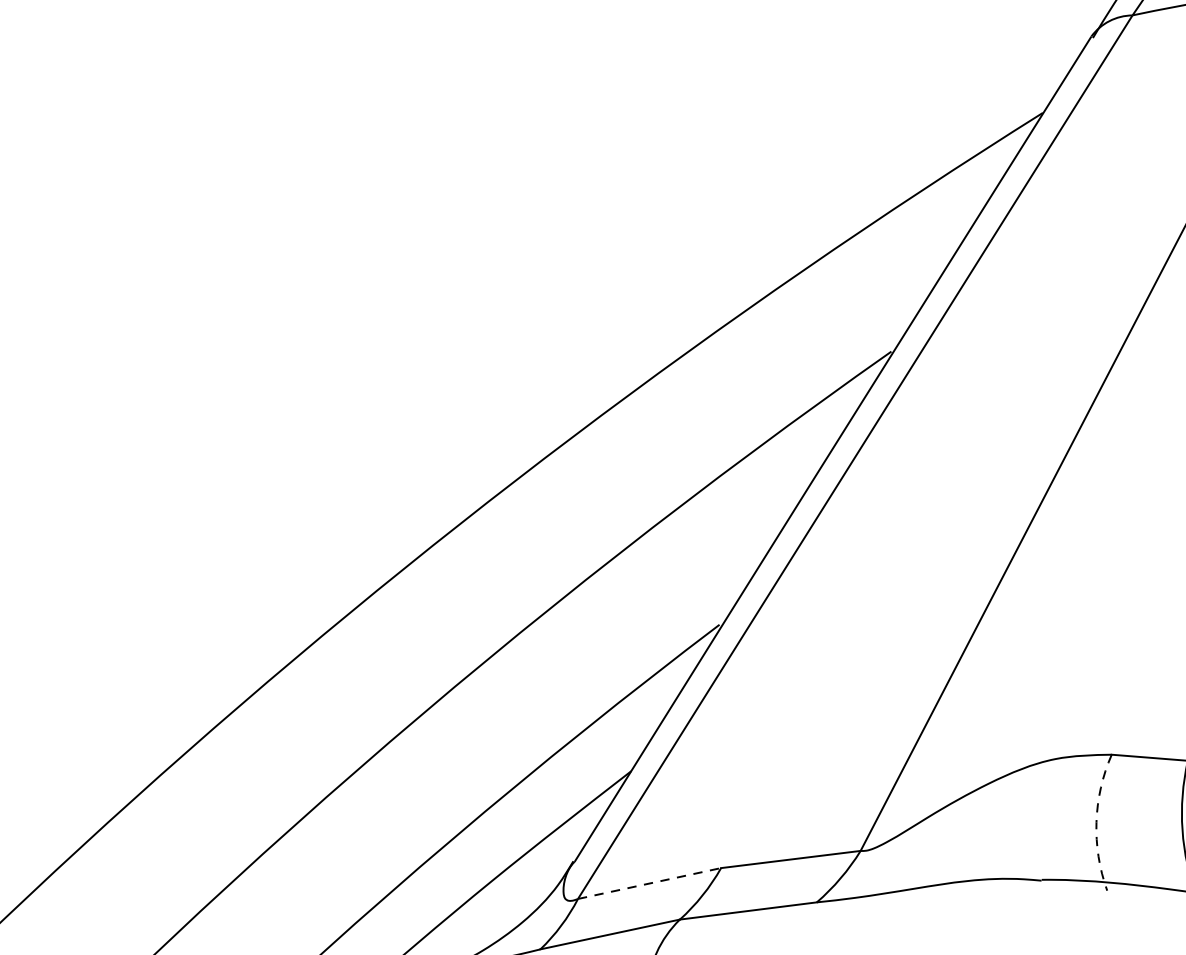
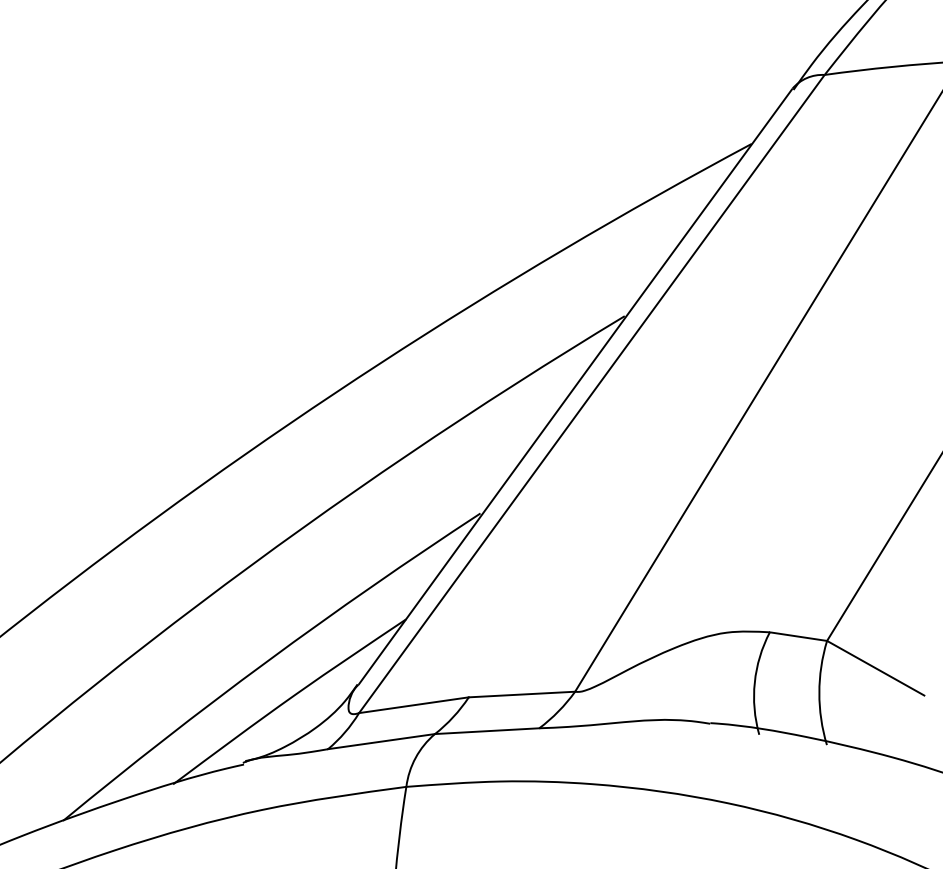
arc: (1096, 822) -> (754, 682), dashed -> solid
line: (650, 883) -> (414, 705), dashed -> solid

